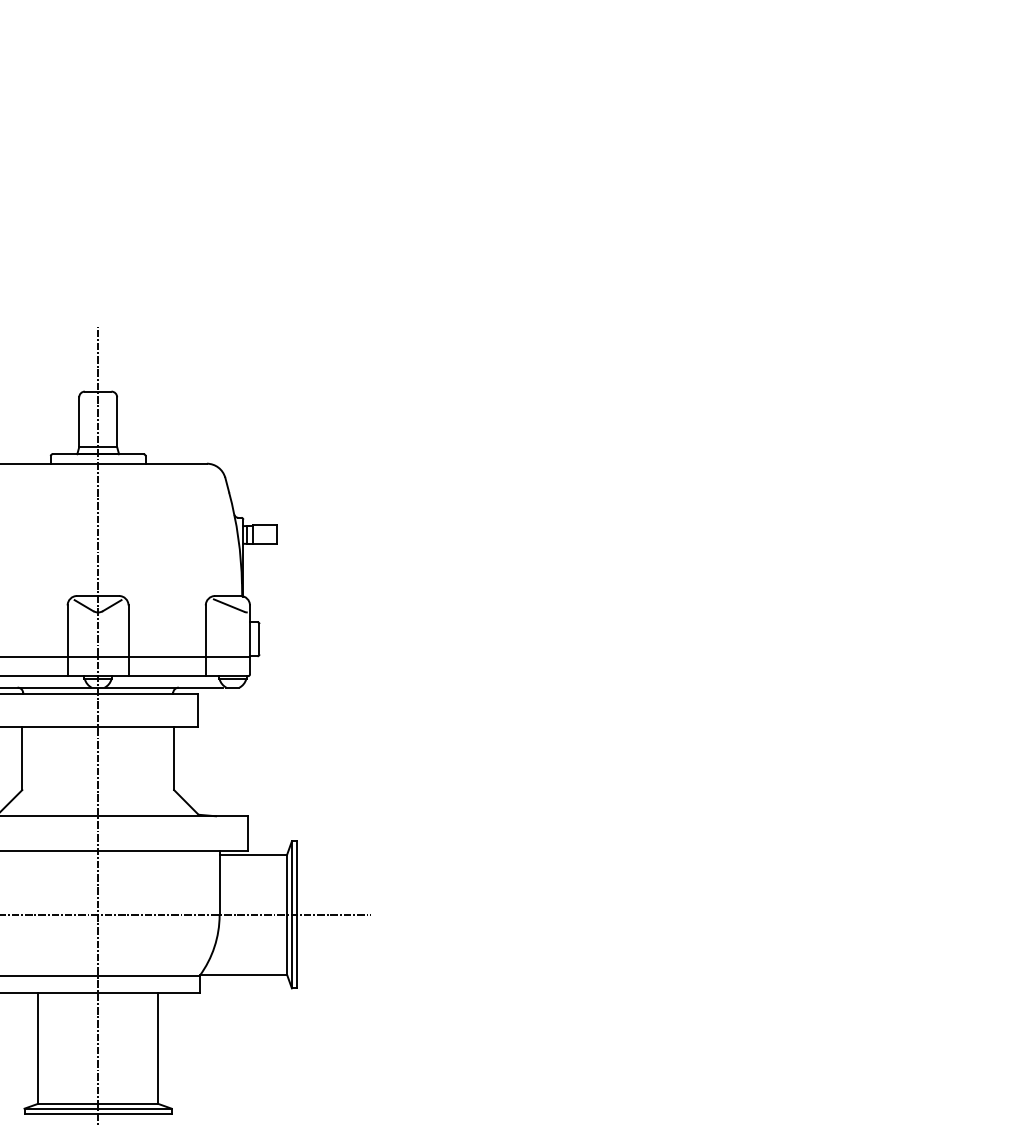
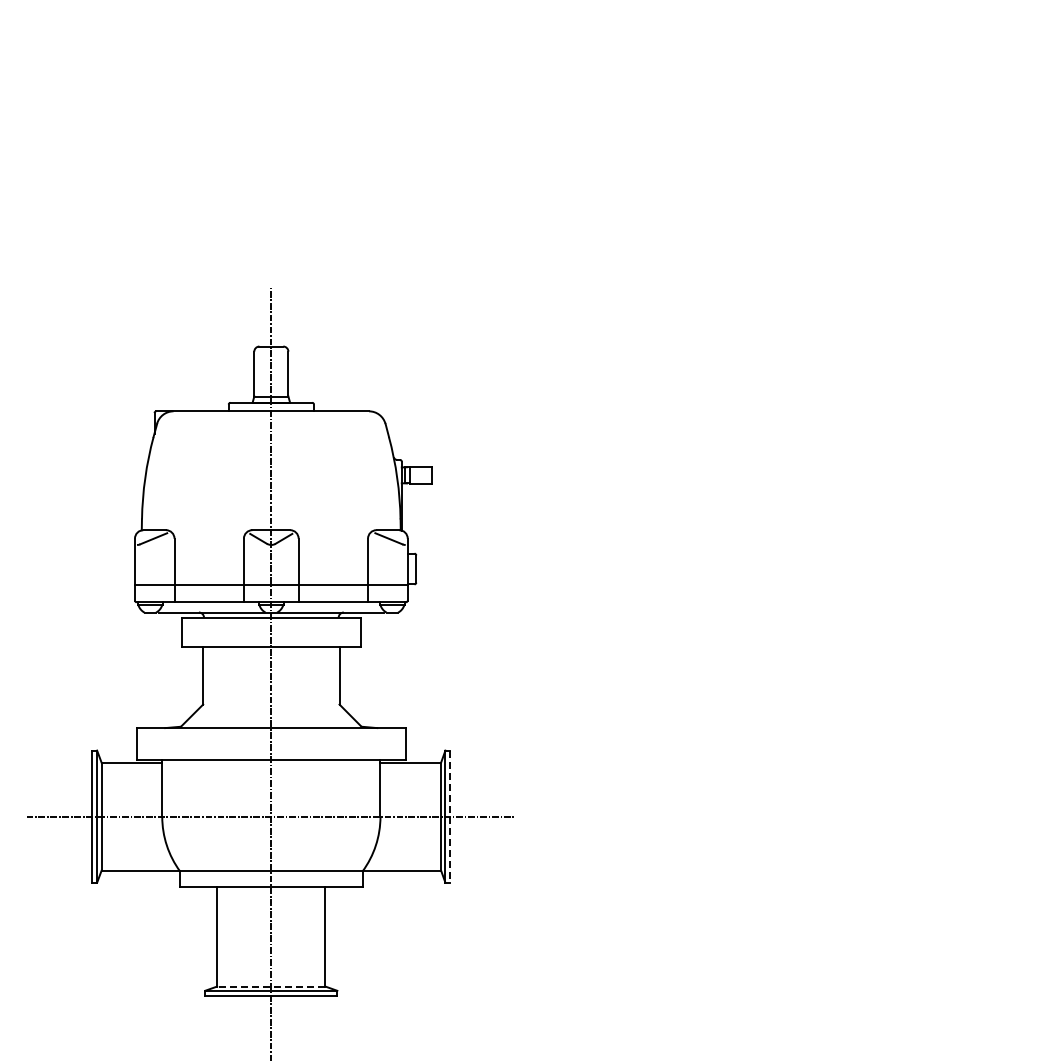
line: (297, 915) -> (450, 817), solid -> dashed
line: (97, 1103) -> (270, 986), solid -> dashed

